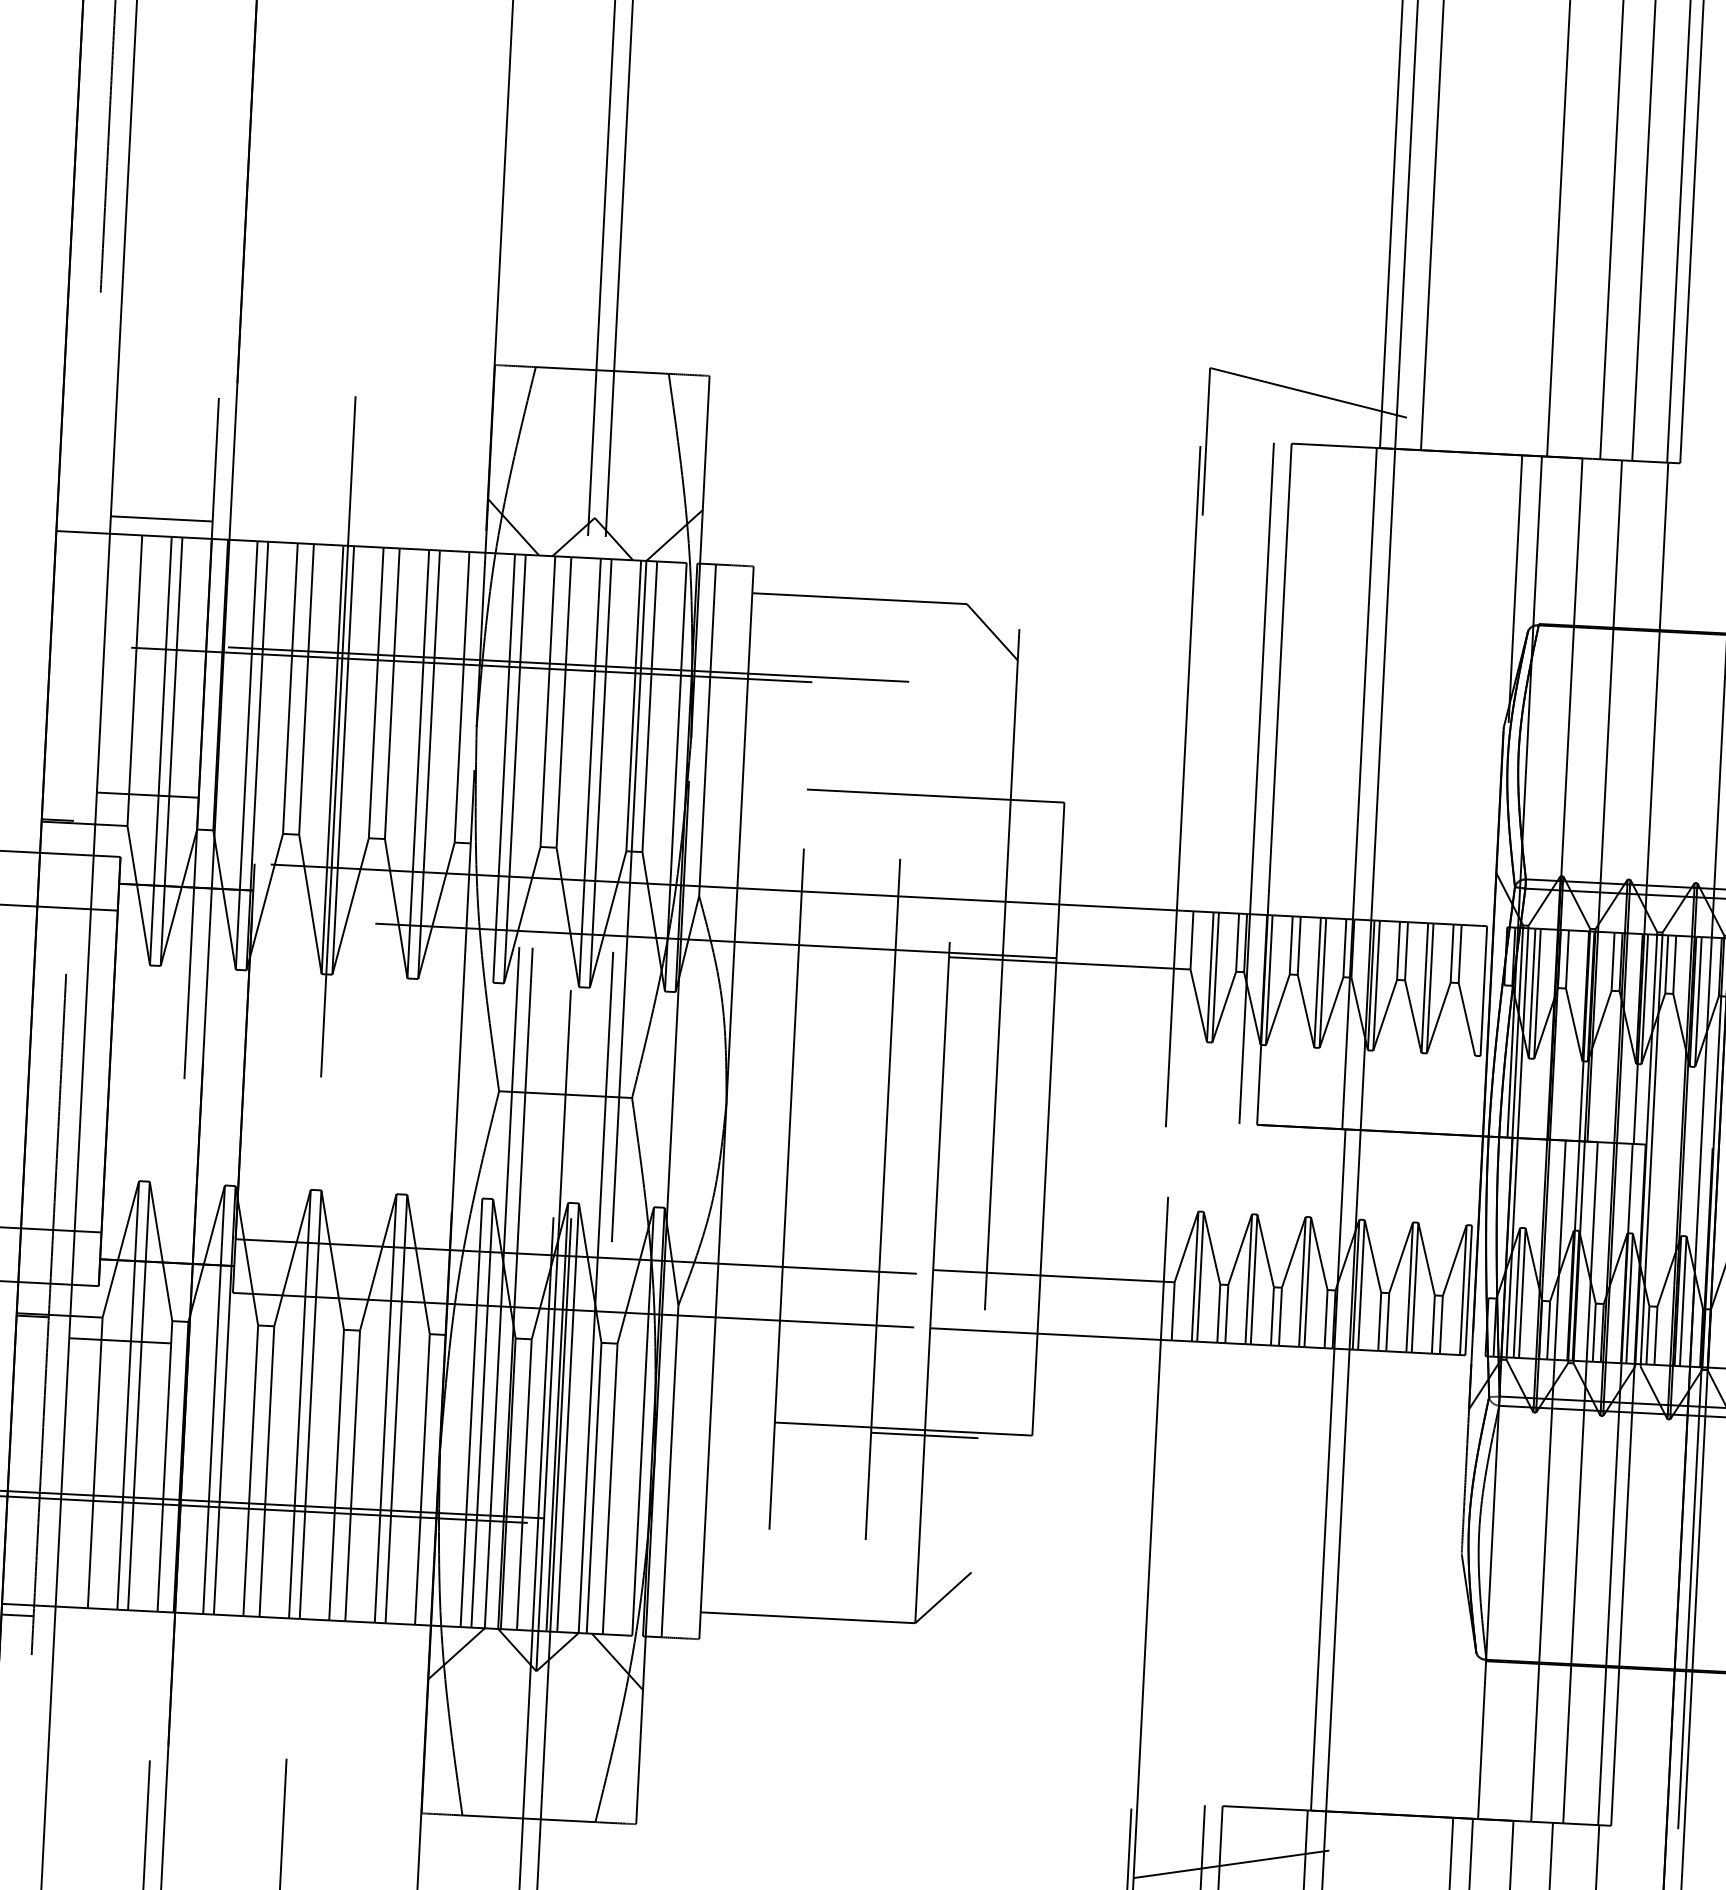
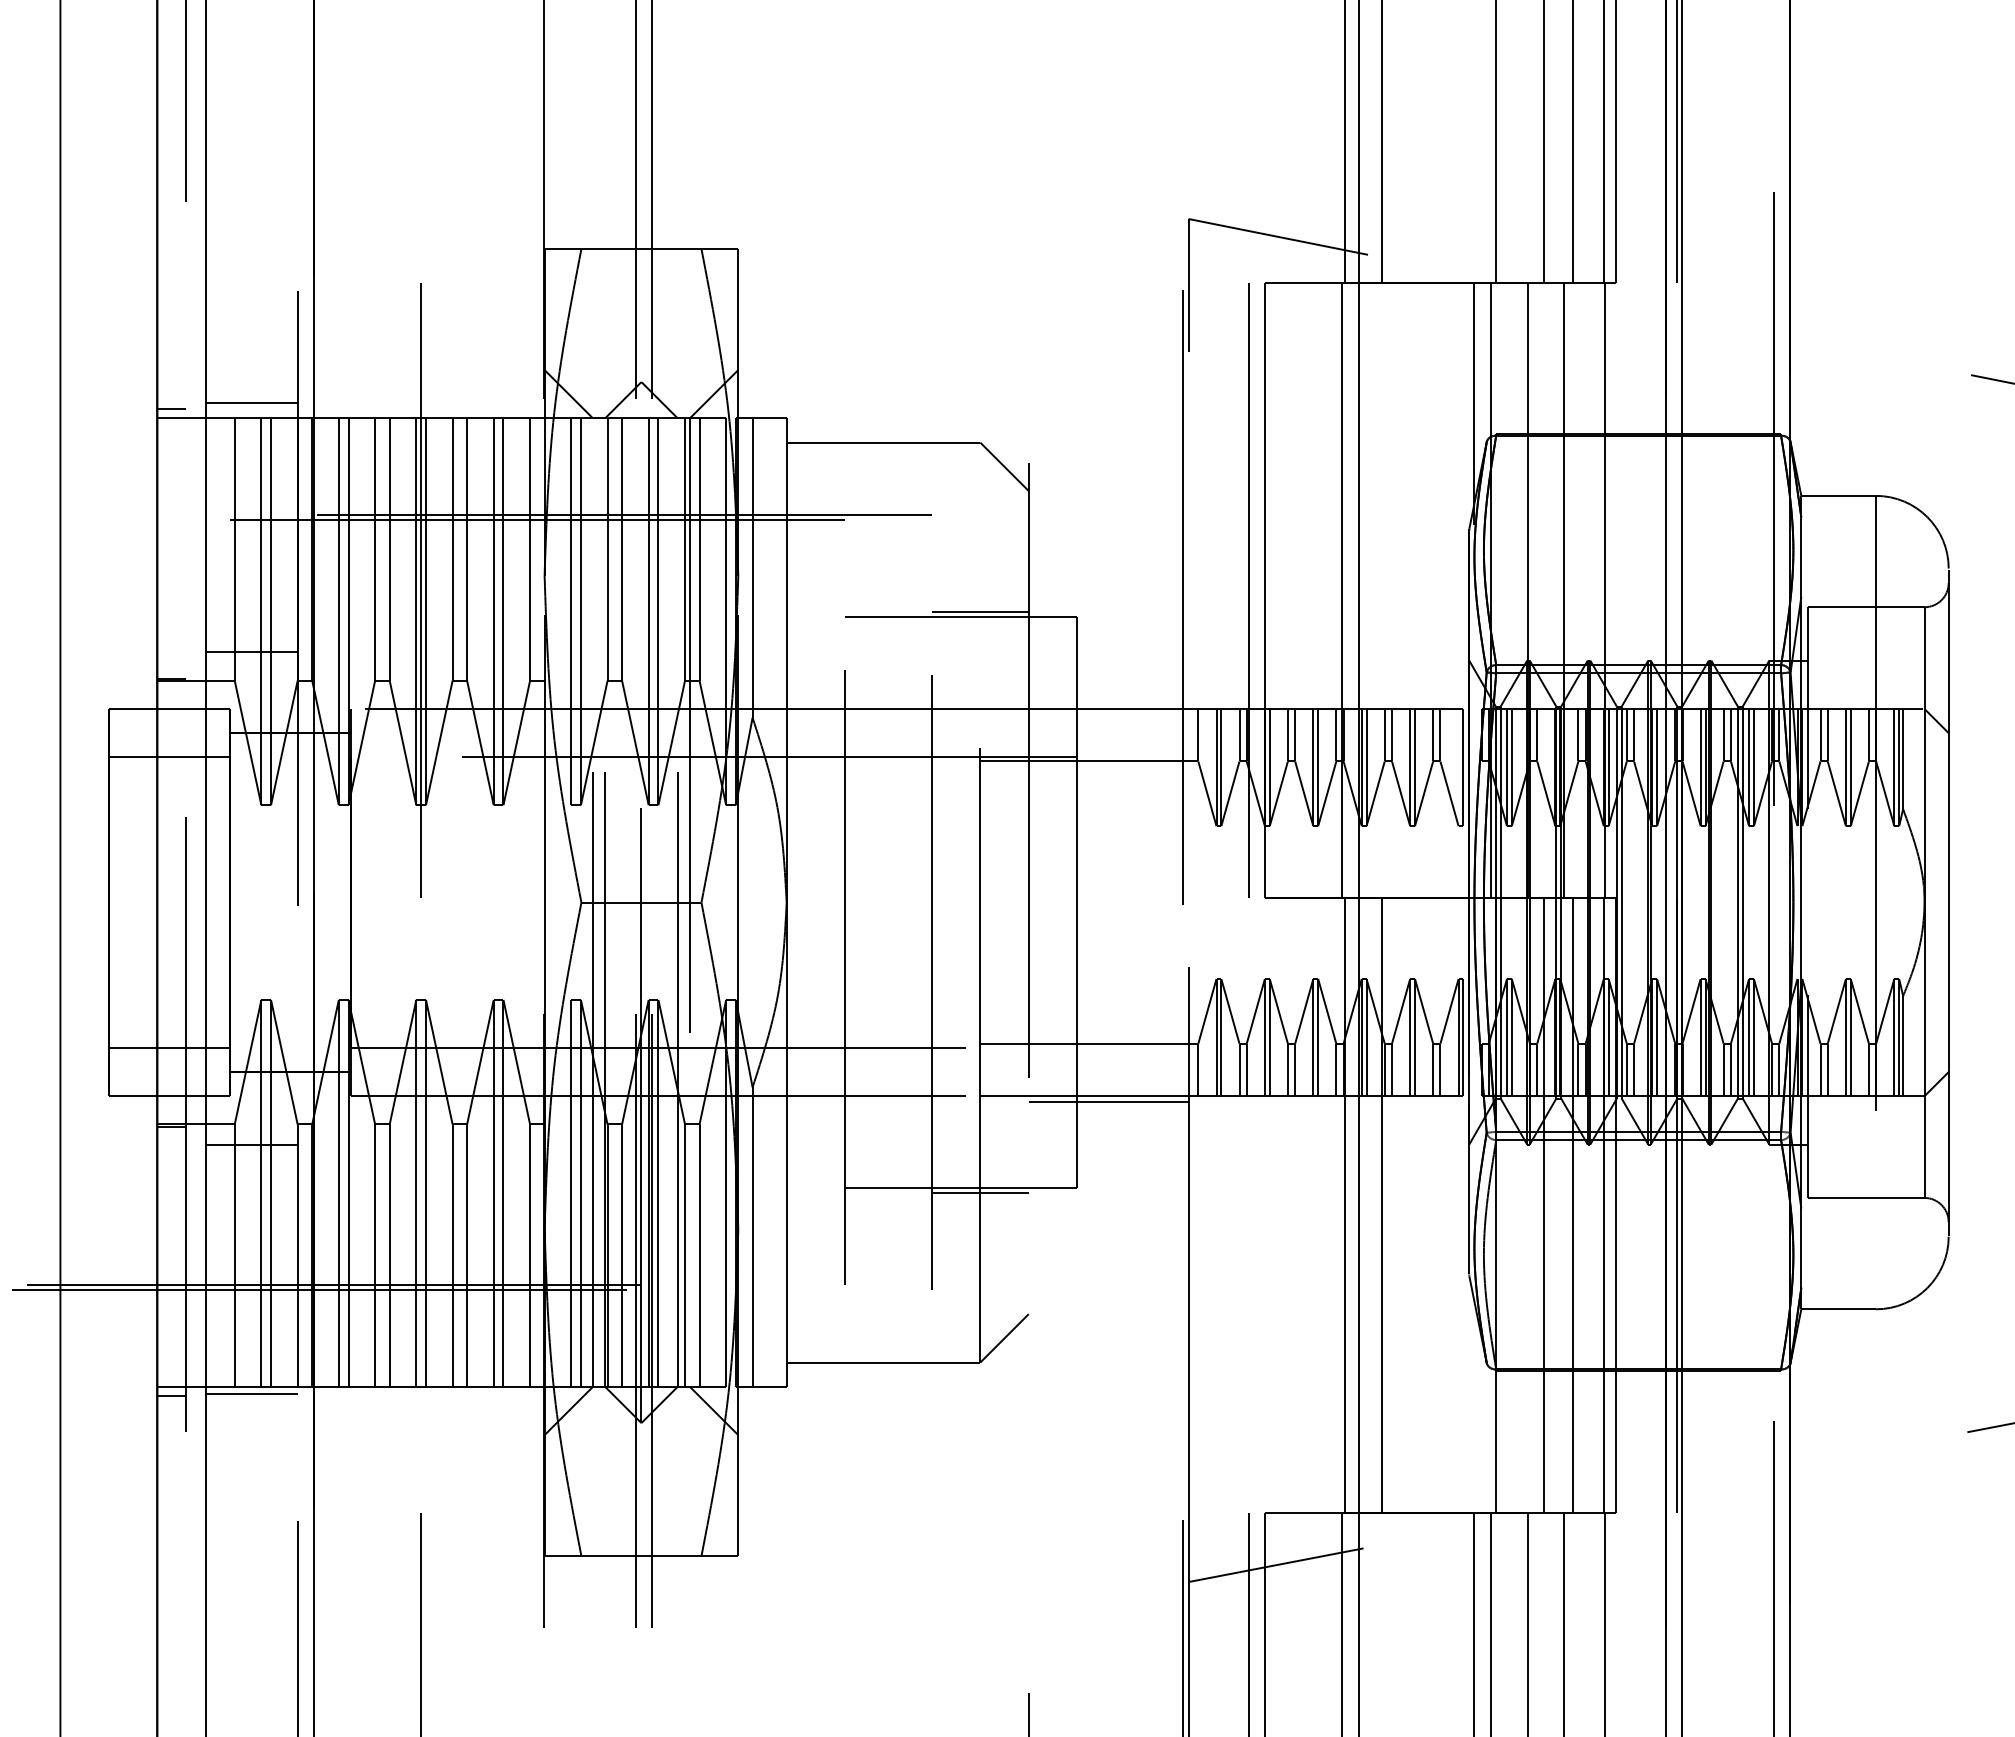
line: (72, 520) -> (171, 408), added
line: (956, 792) -> (979, 612), added
line: (1071, 1342) -> (1108, 1102), added
line: (1369, 1471) -> (1382, 1205), added
line: (106, 1616) -> (251, 1393), added

